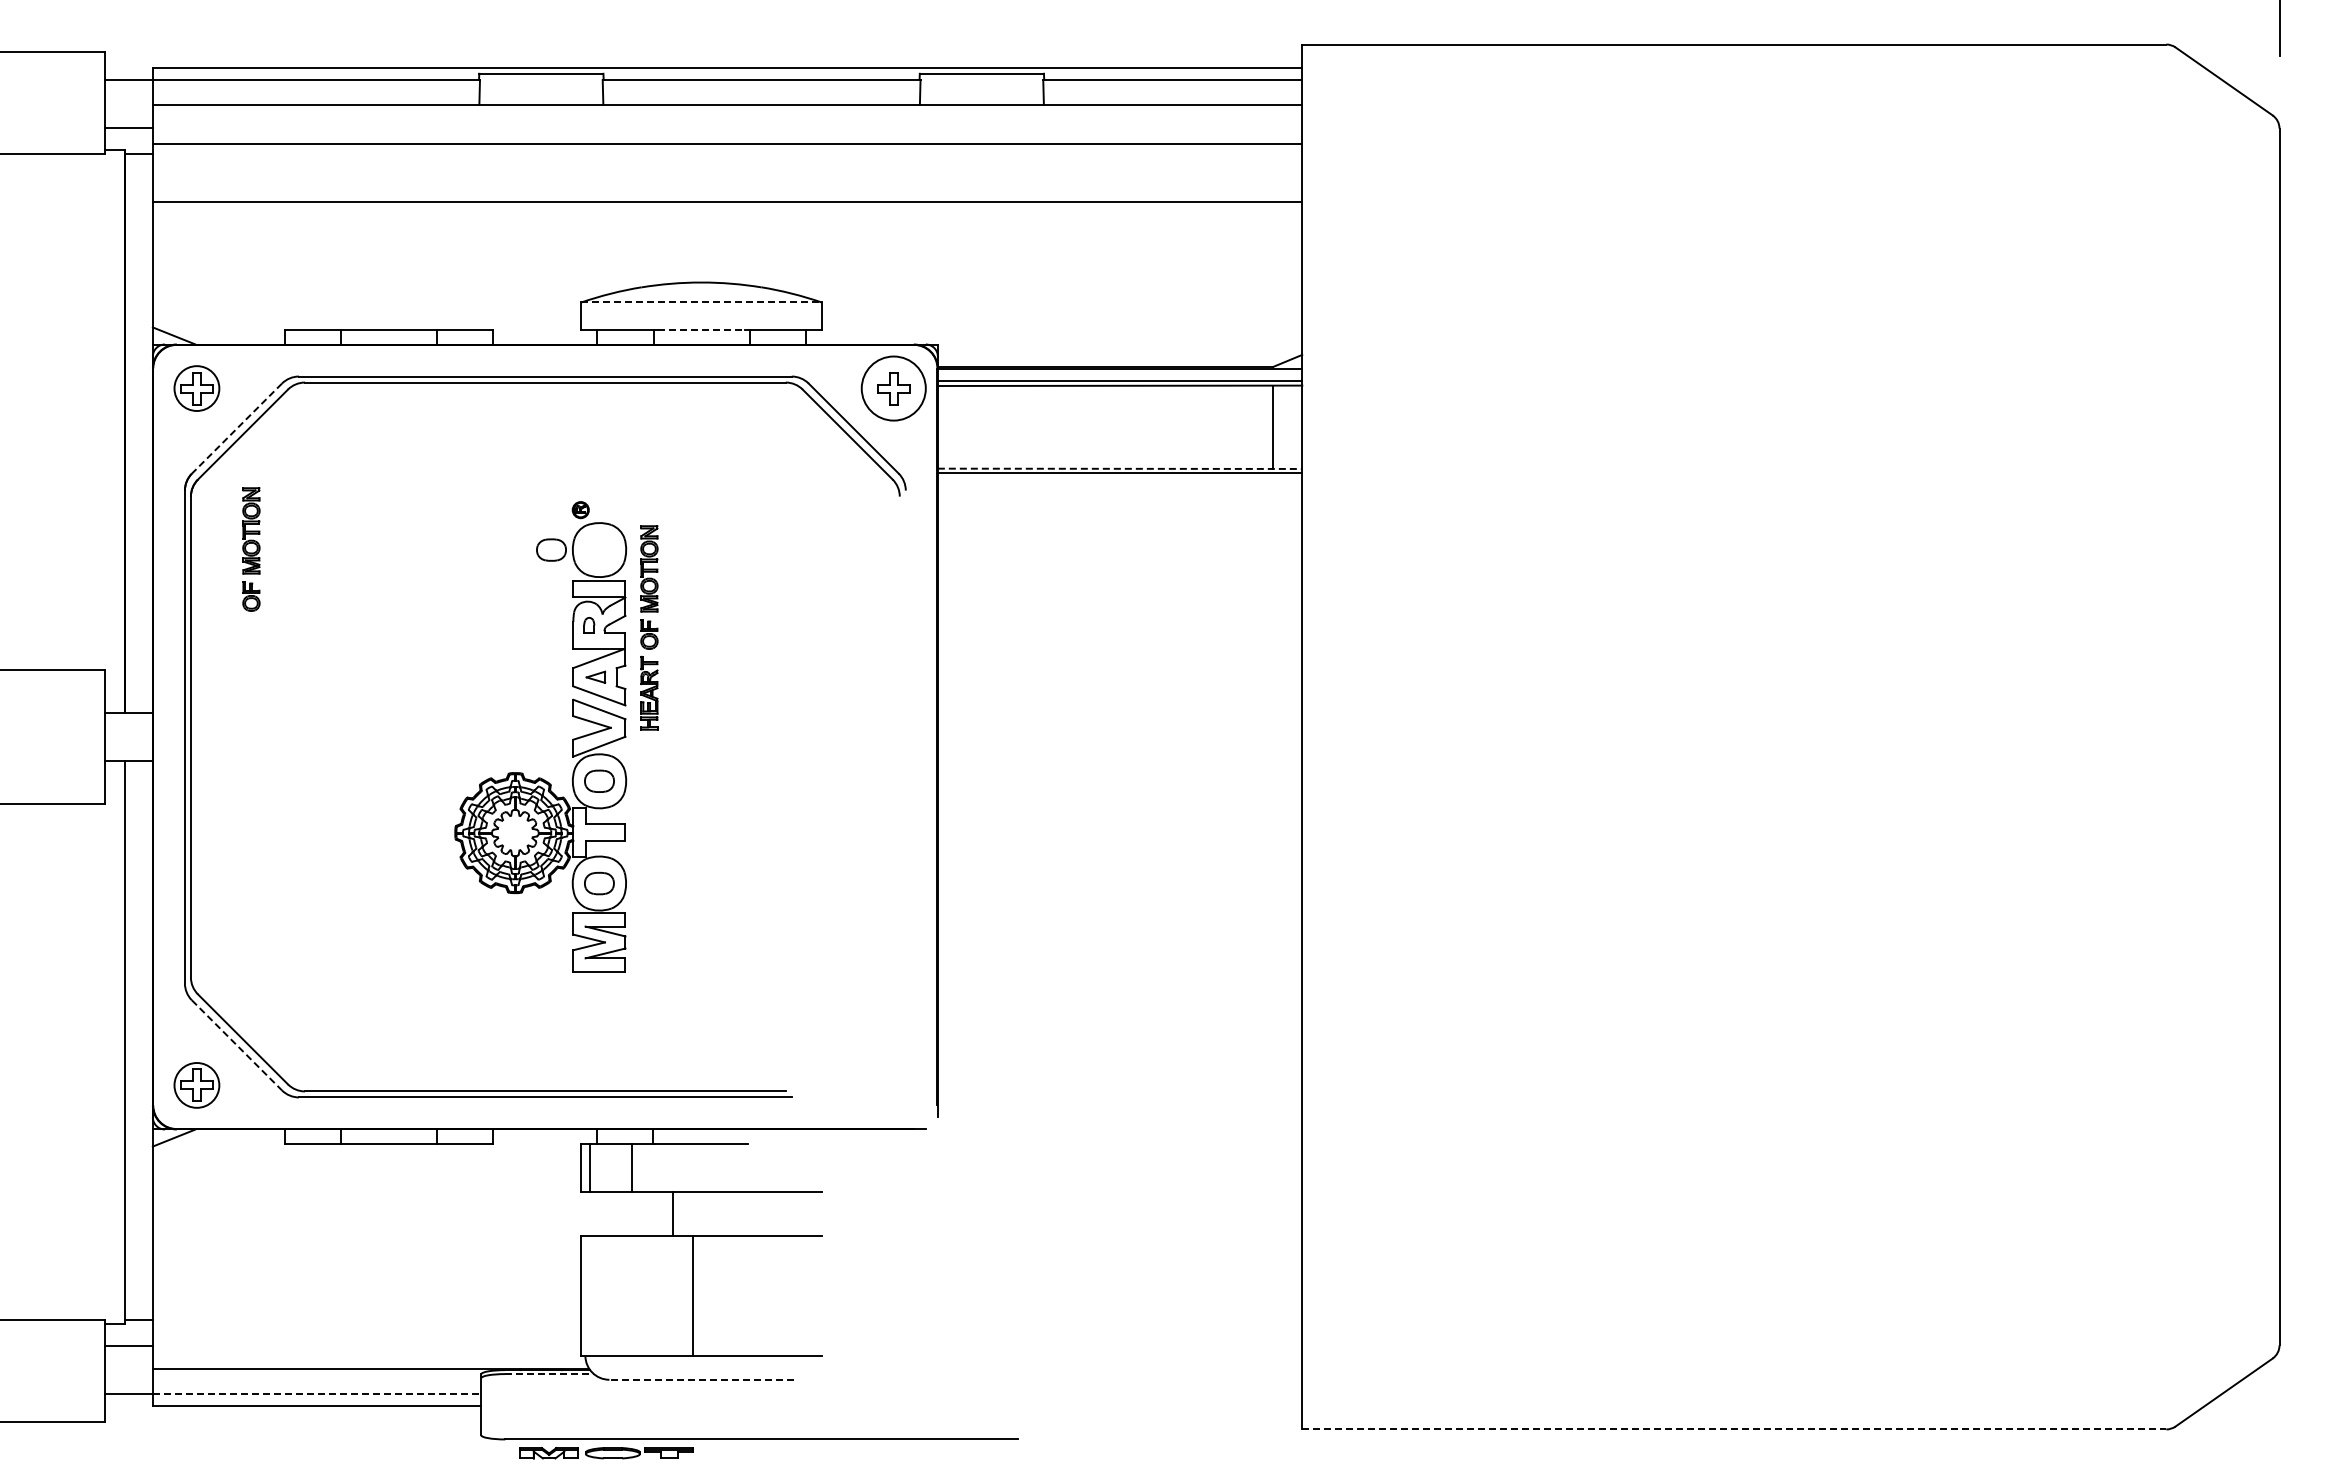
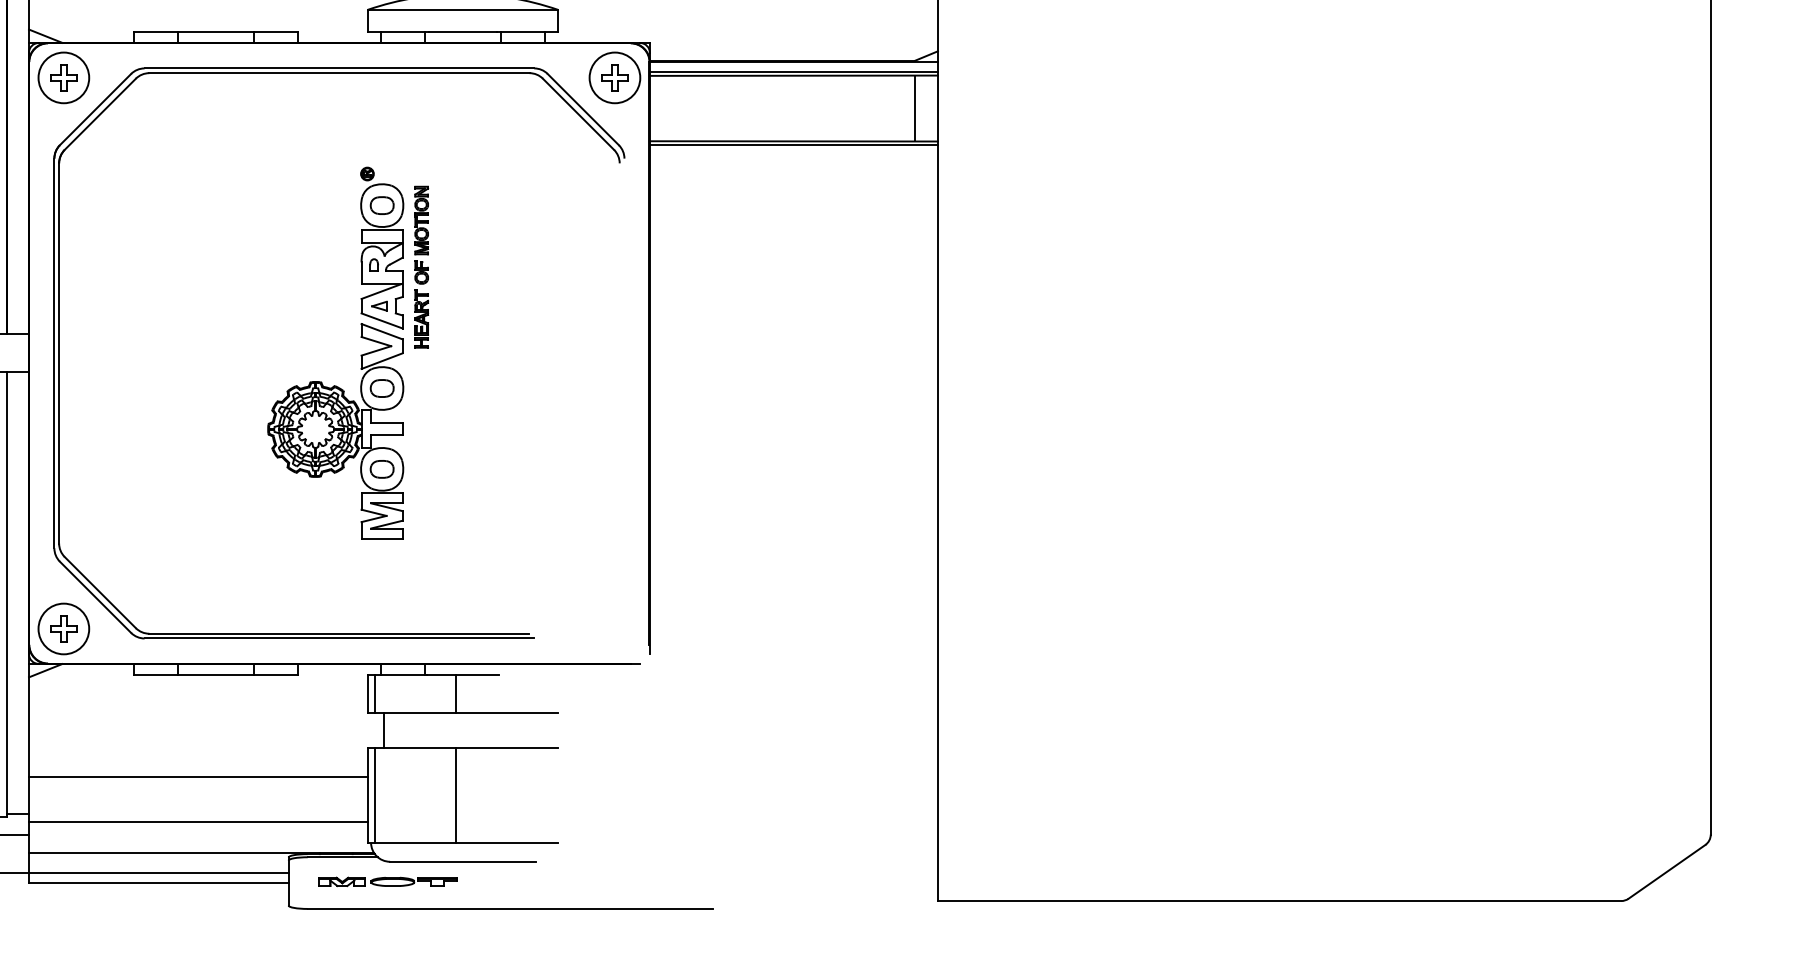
line: (702, 302) -> (463, 9), dashed -> solid
line: (702, 330) -> (463, 31), dashed -> solid
circle: (196, 388) -> (63, 77), size x1.43
line: (236, 428) -> (95, 109), dashed -> solid
line: (1120, 468) -> (794, 141), dashed -> solid
part: (251, 549) -> (107, 205), removed
part: (551, 549) -> (382, 205), moved
line: (236, 1045) -> (95, 597), dashed -> solid
circle: (196, 1085) -> (63, 629), size x1.43
line: (631, 1167) -> (455, 693), moved
line: (673, 1213) -> (383, 730), moved
line: (366, 1272) -> (197, 776), added
line: (590, 1295) -> (375, 795), added
line: (366, 1329) -> (197, 822), added
line: (550, 1374) -> (343, 857), dashed -> solid
line: (701, 1379) -> (462, 861), dashed -> solid
line: (317, 1394) -> (159, 873), dashed -> solid
line: (1734, 1429) -> (1279, 901), dashed -> solid
part: (606, 1453) -> (387, 882), moved

